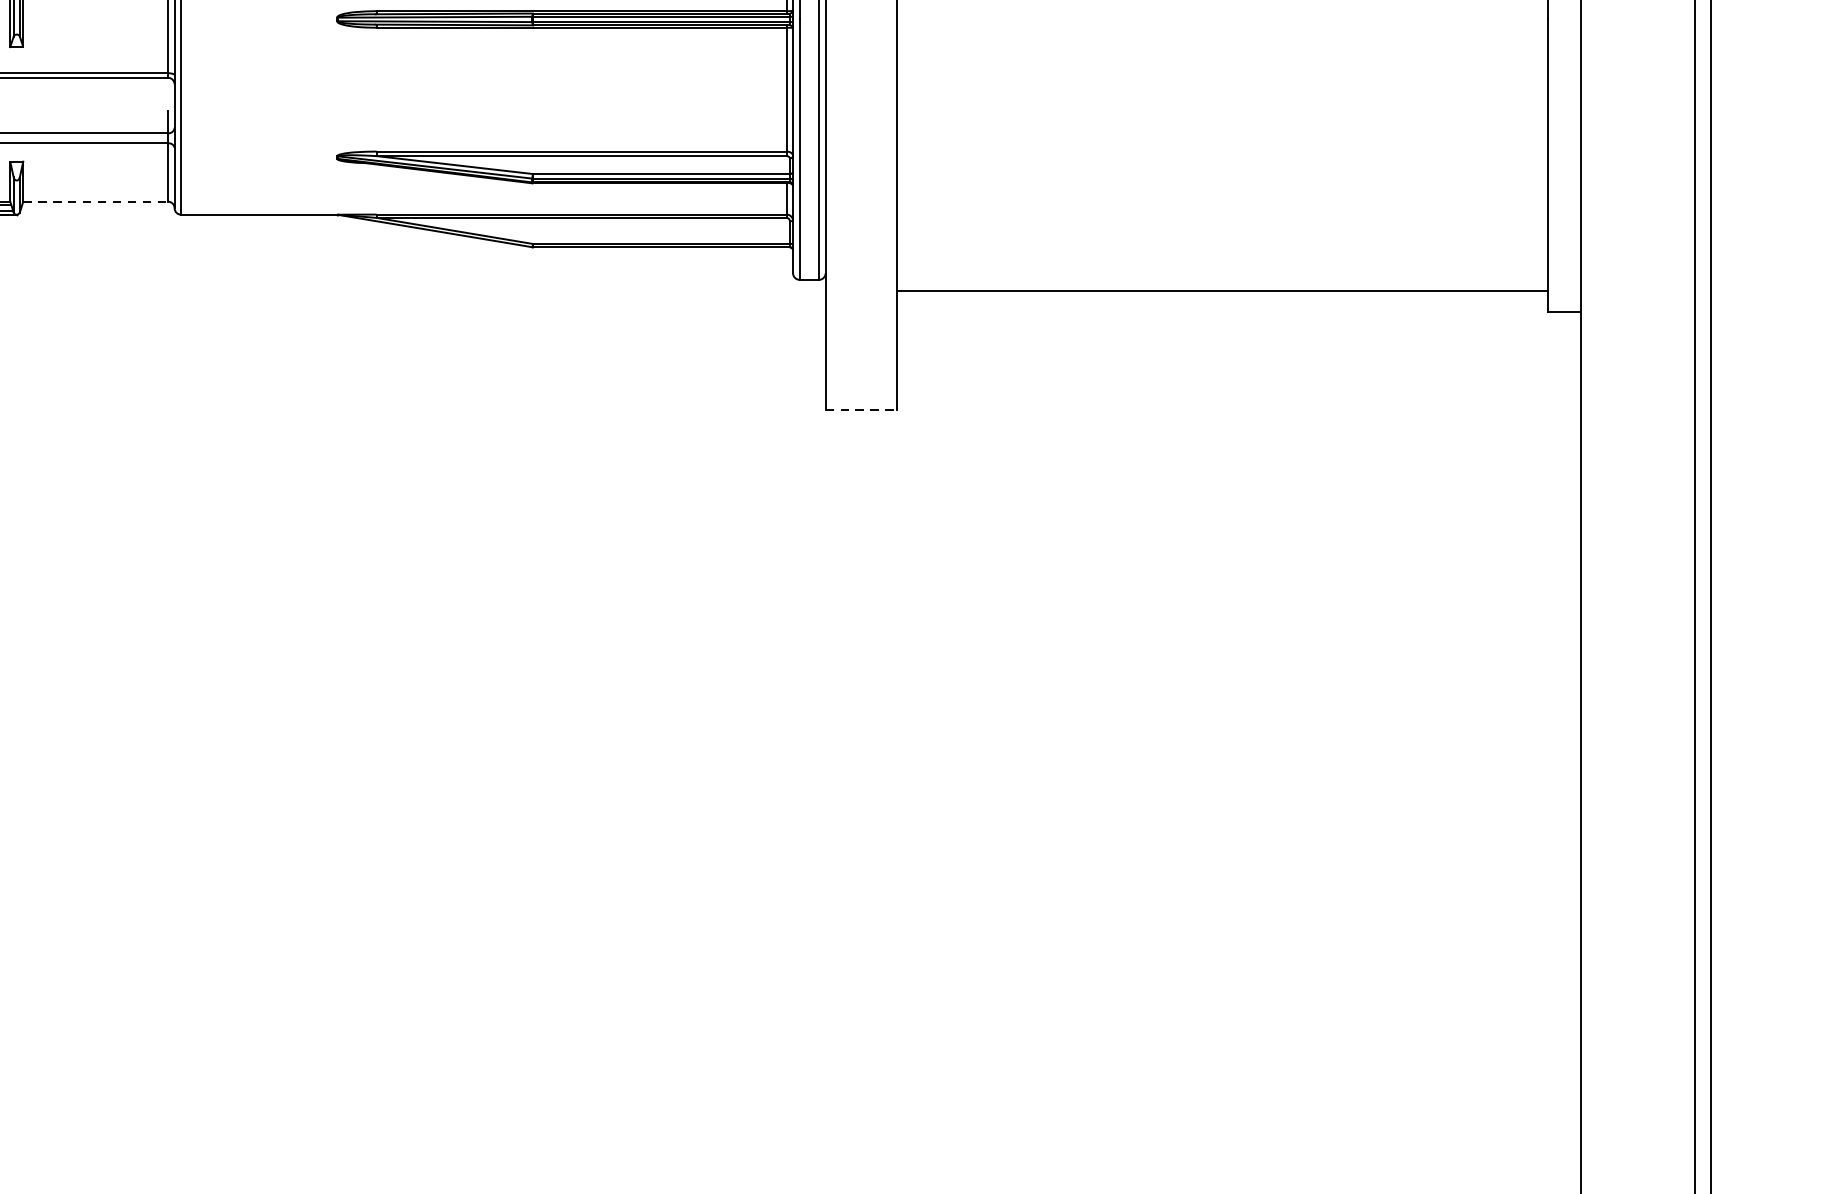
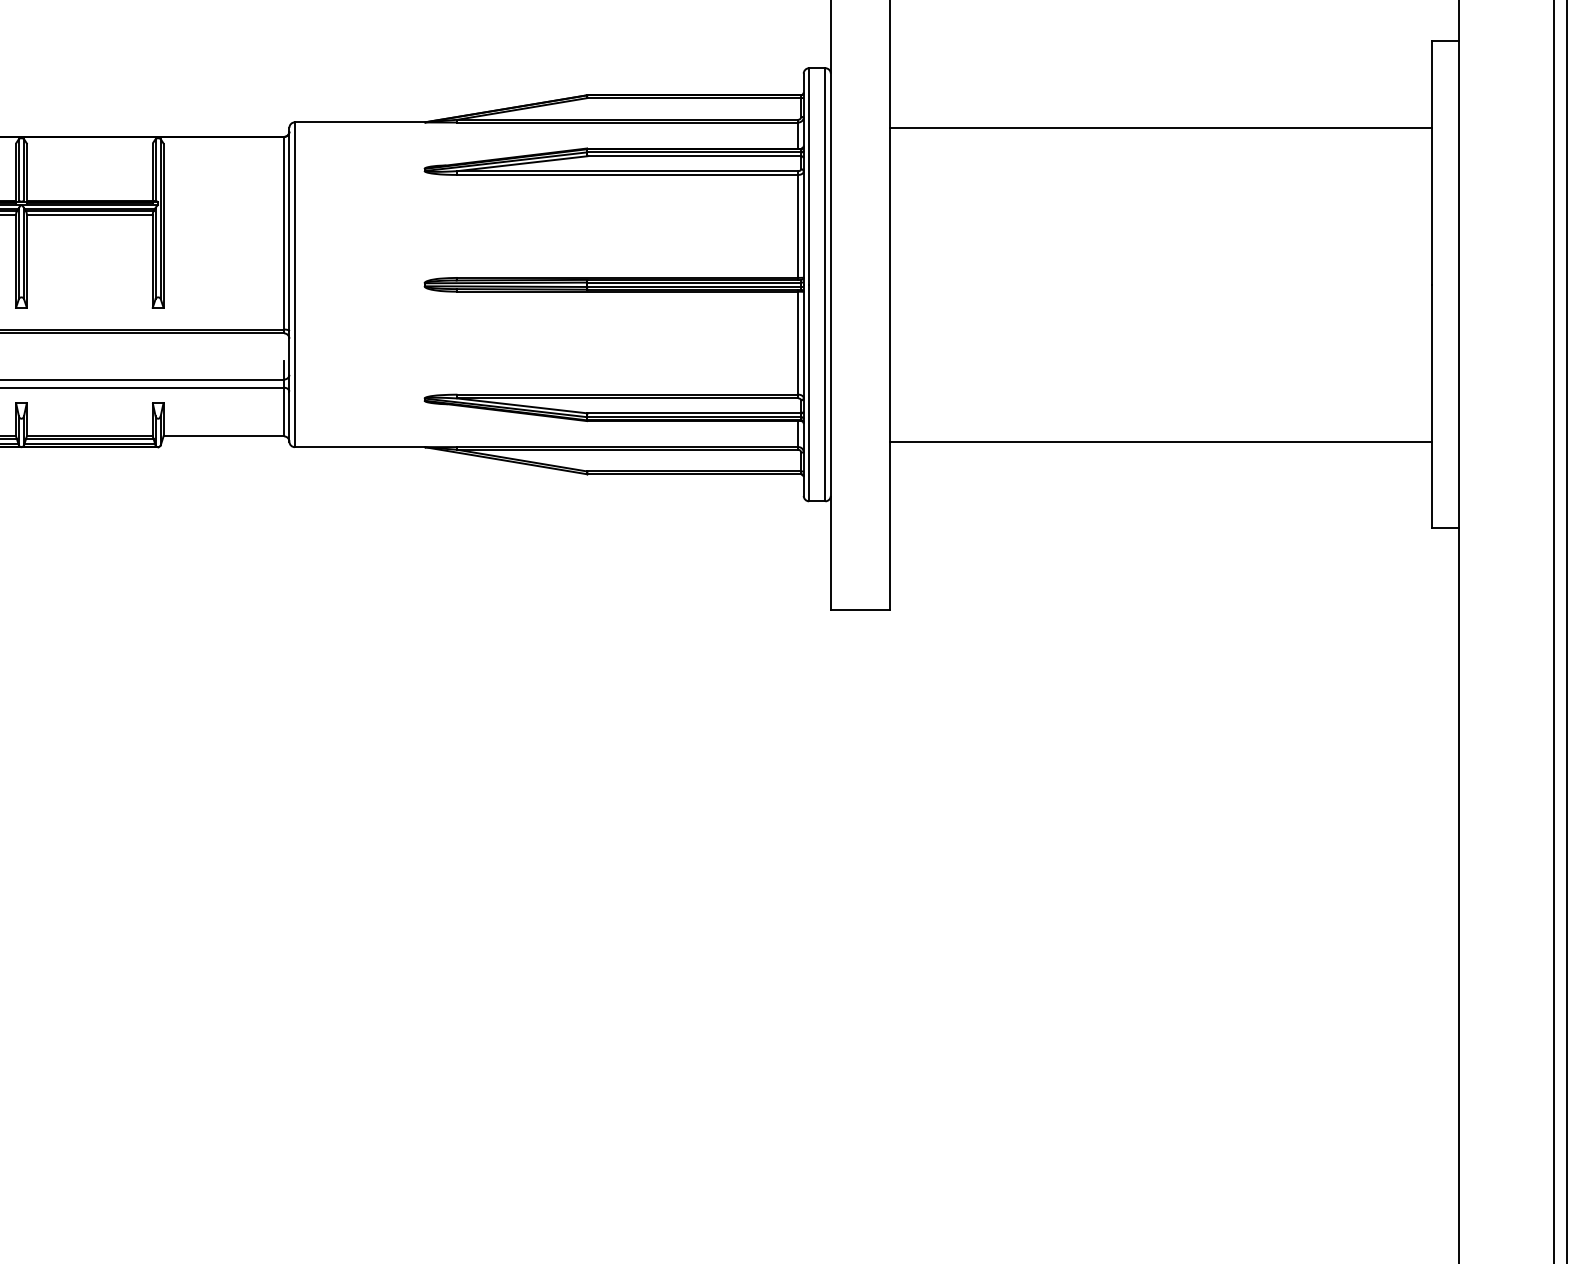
line: (96, 201) -> (224, 436), dashed -> solid
line: (1222, 290) -> (1160, 441), moved
line: (861, 409) -> (860, 609), dashed -> solid

